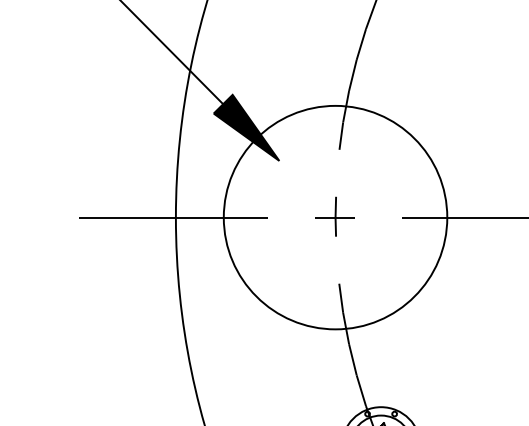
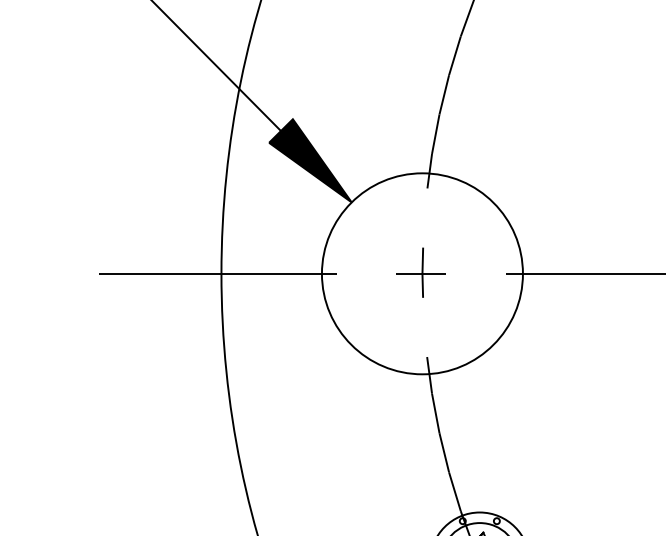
circle: (335, 217) -> (422, 273), size x0.71

